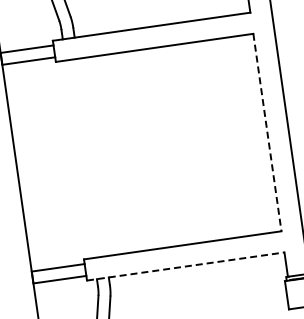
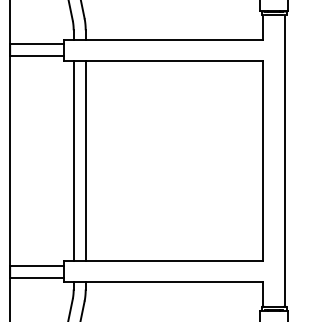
line: (267, 133) -> (263, 161), dashed -> solid
line: (91, 157) -> (85, 160), added
line: (79, 158) -> (73, 160), added
line: (185, 266) -> (163, 282), dashed -> solid

